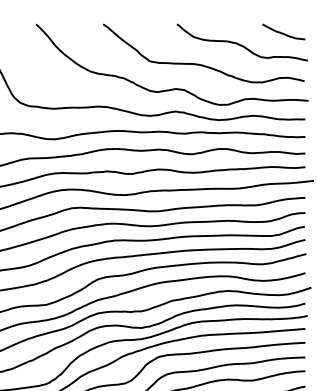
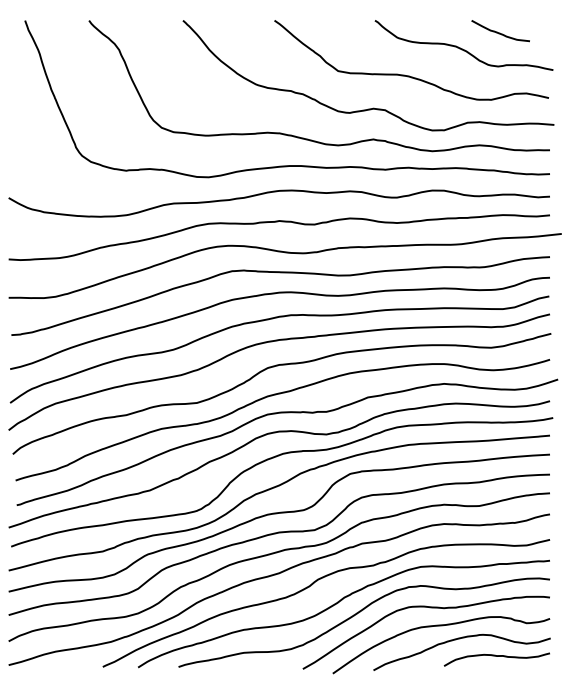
curve: (283, 33) -> (500, 32), moved

